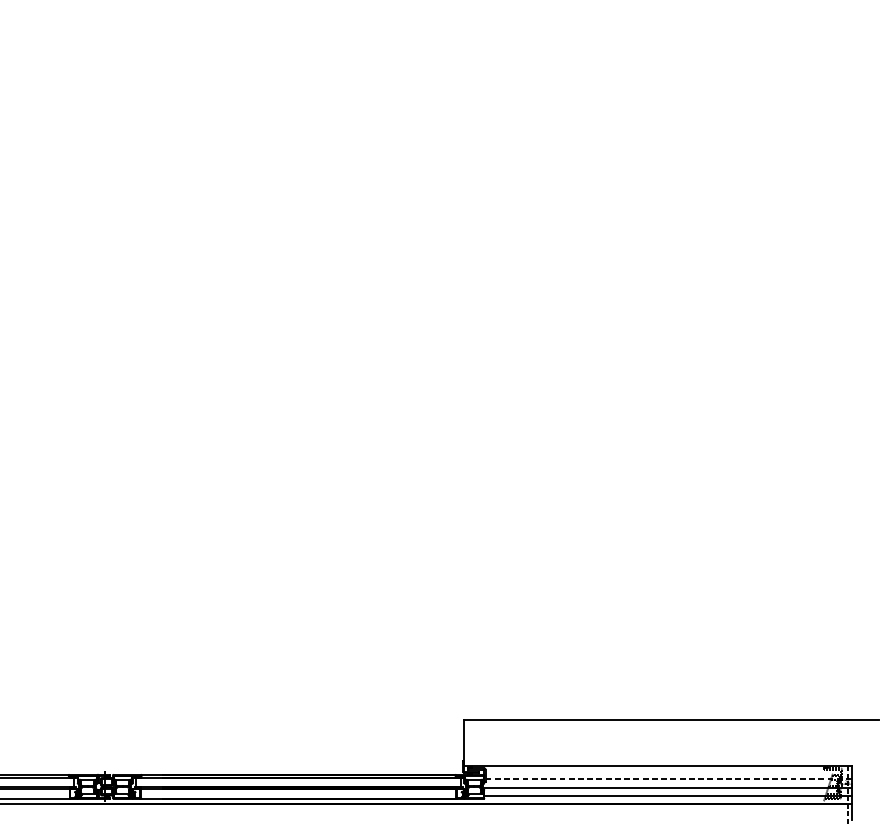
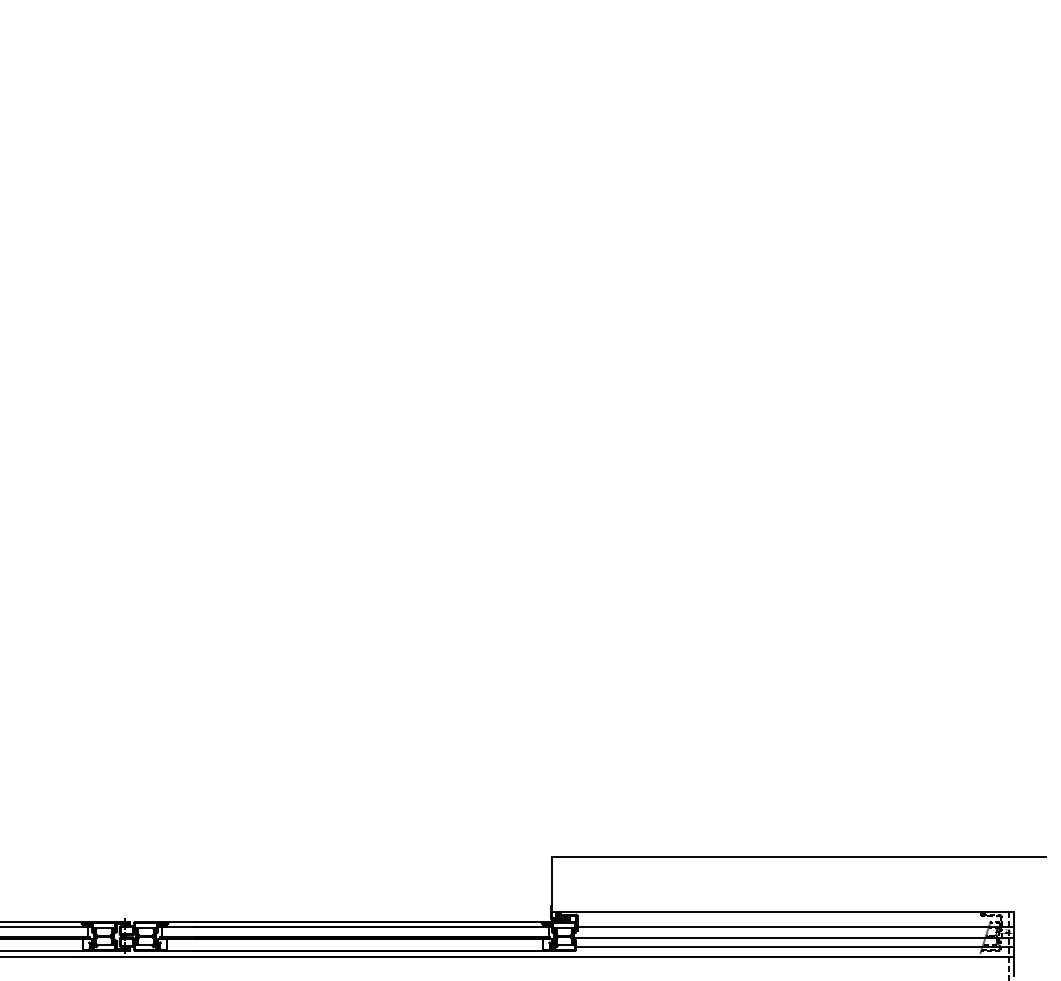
line: (669, 779) -> (796, 927), dashed -> solid

